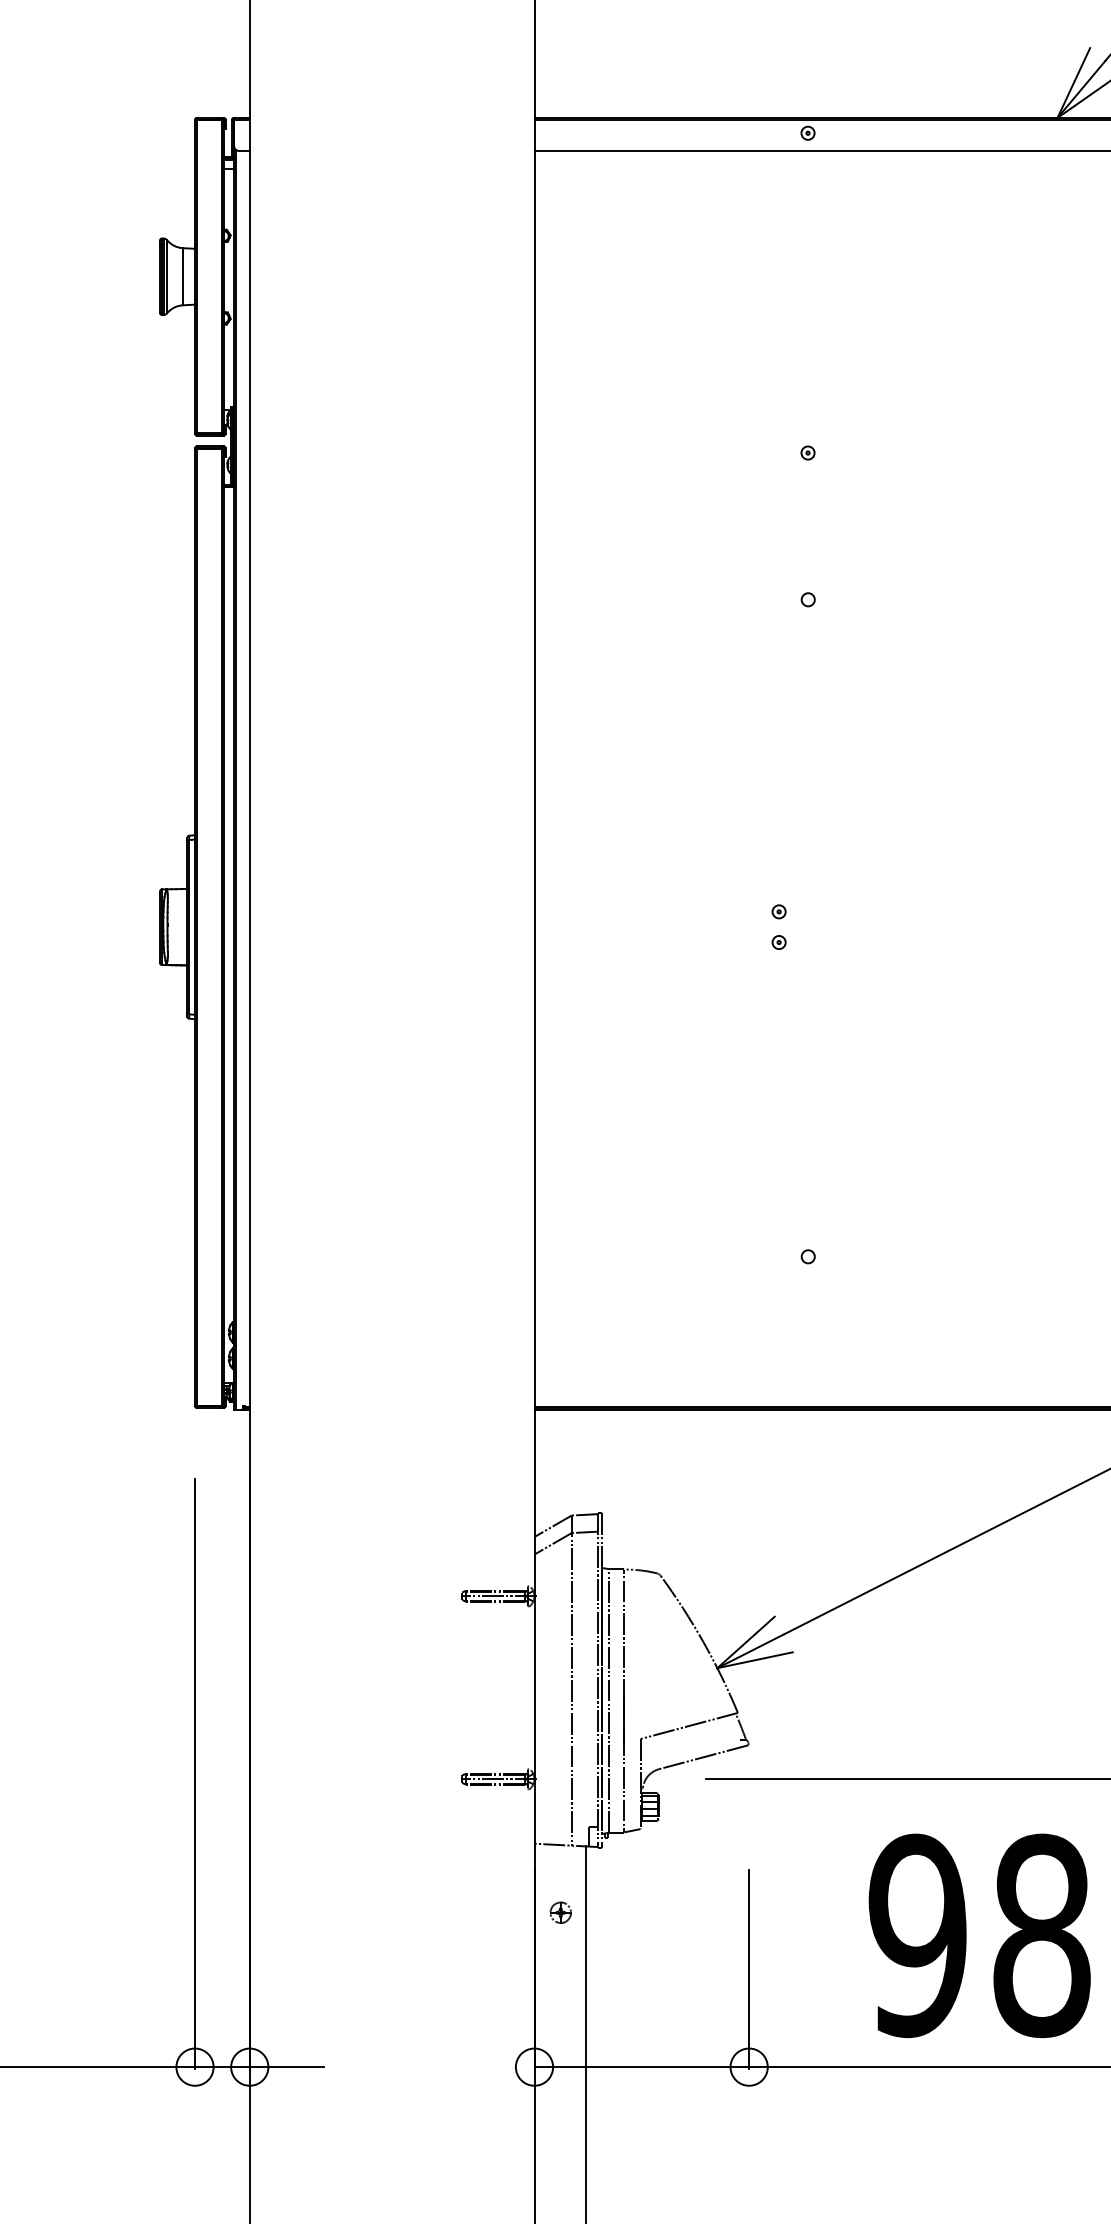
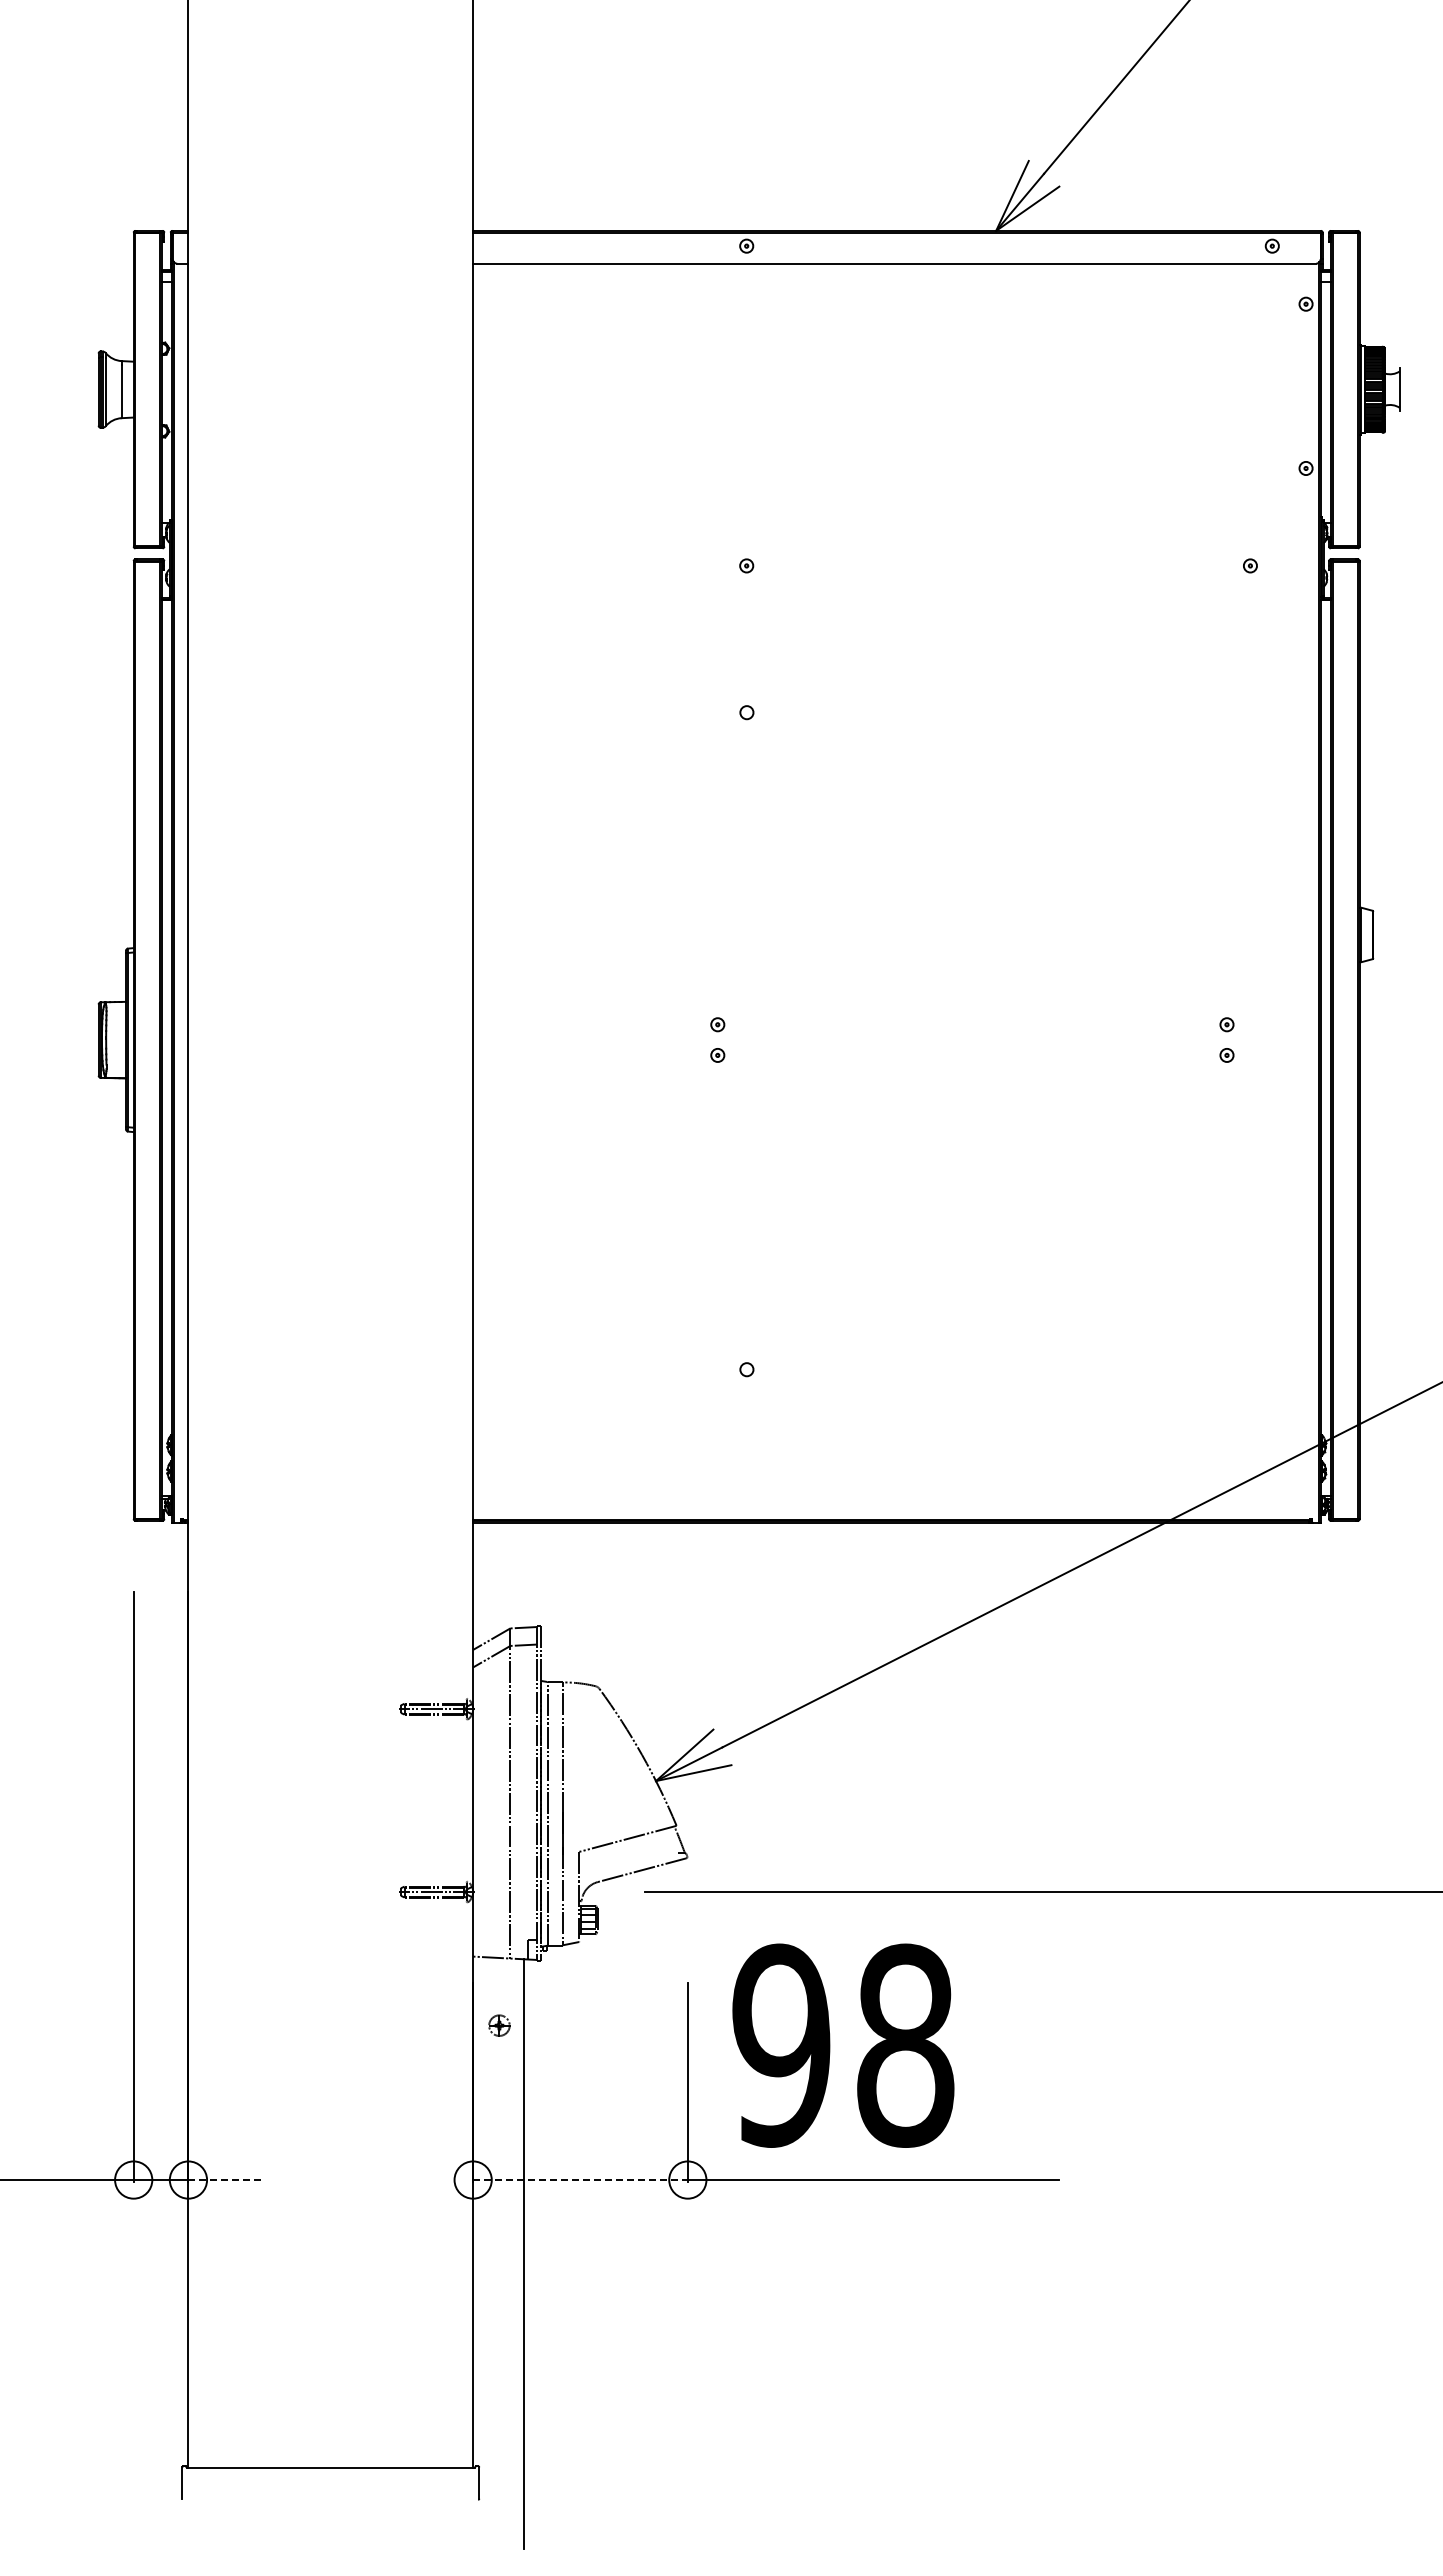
text: (979, 1935) -> (843, 2045), moved
line: (287, 2067) -> (226, 2180), solid -> dashed
line: (642, 2067) -> (581, 2180), solid -> dashed

